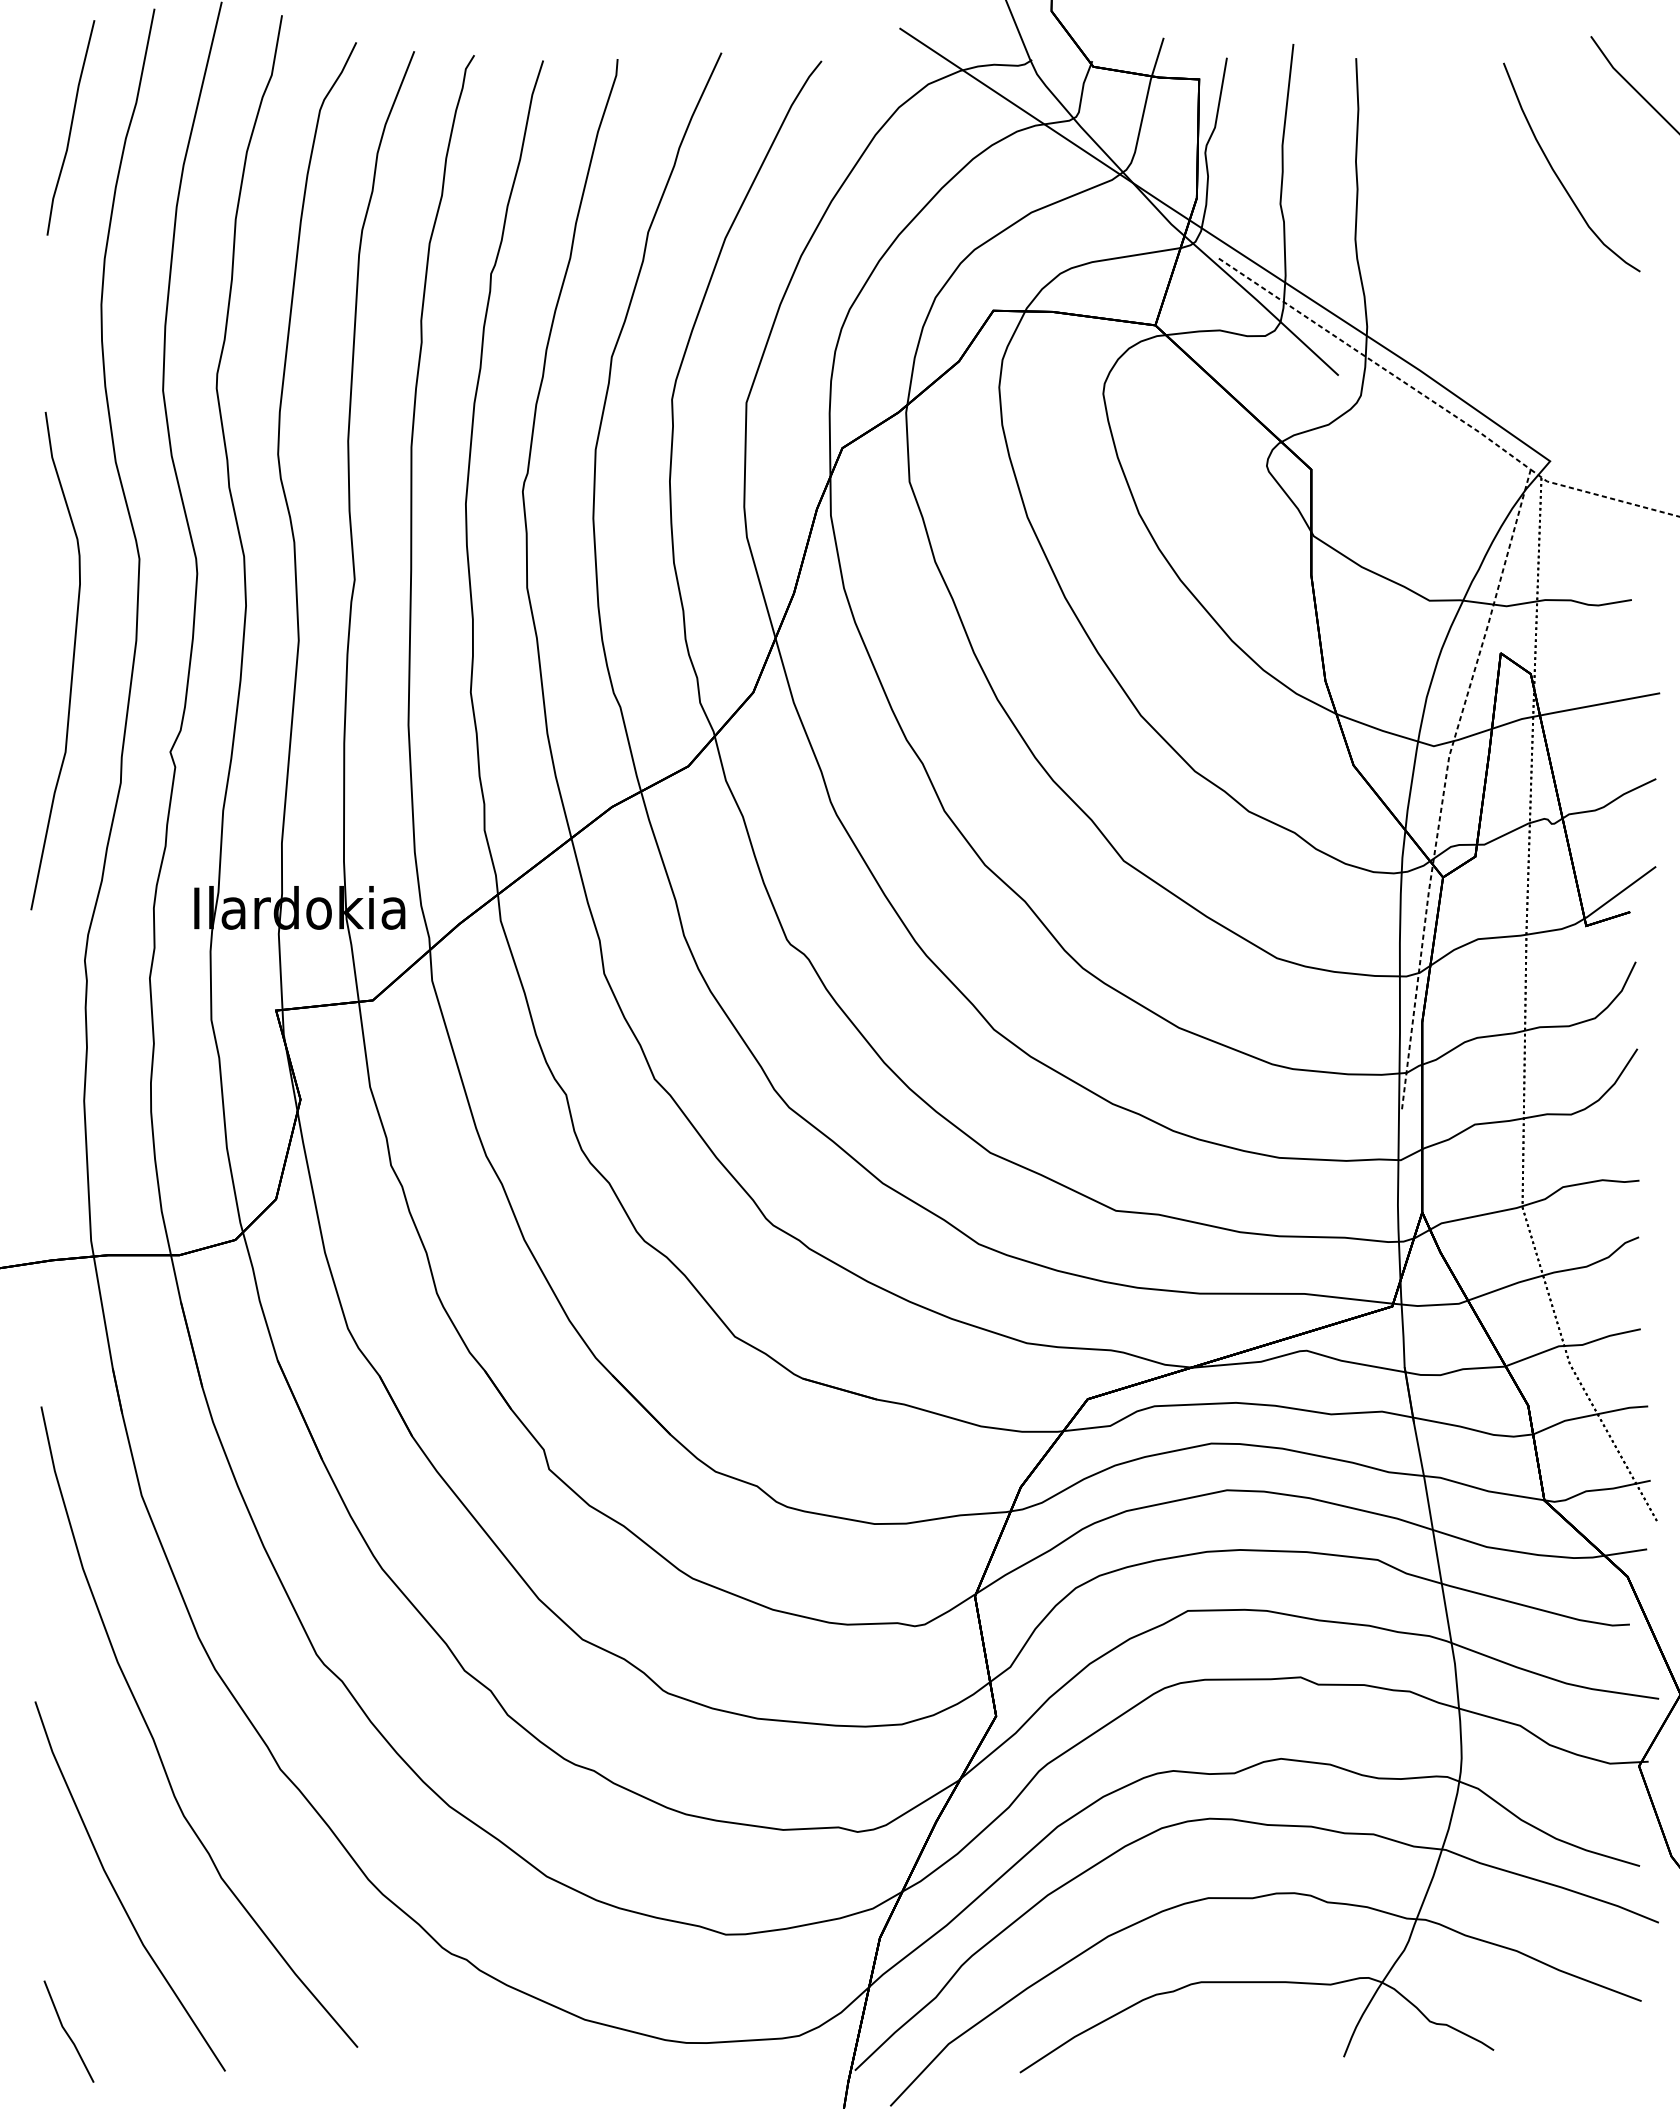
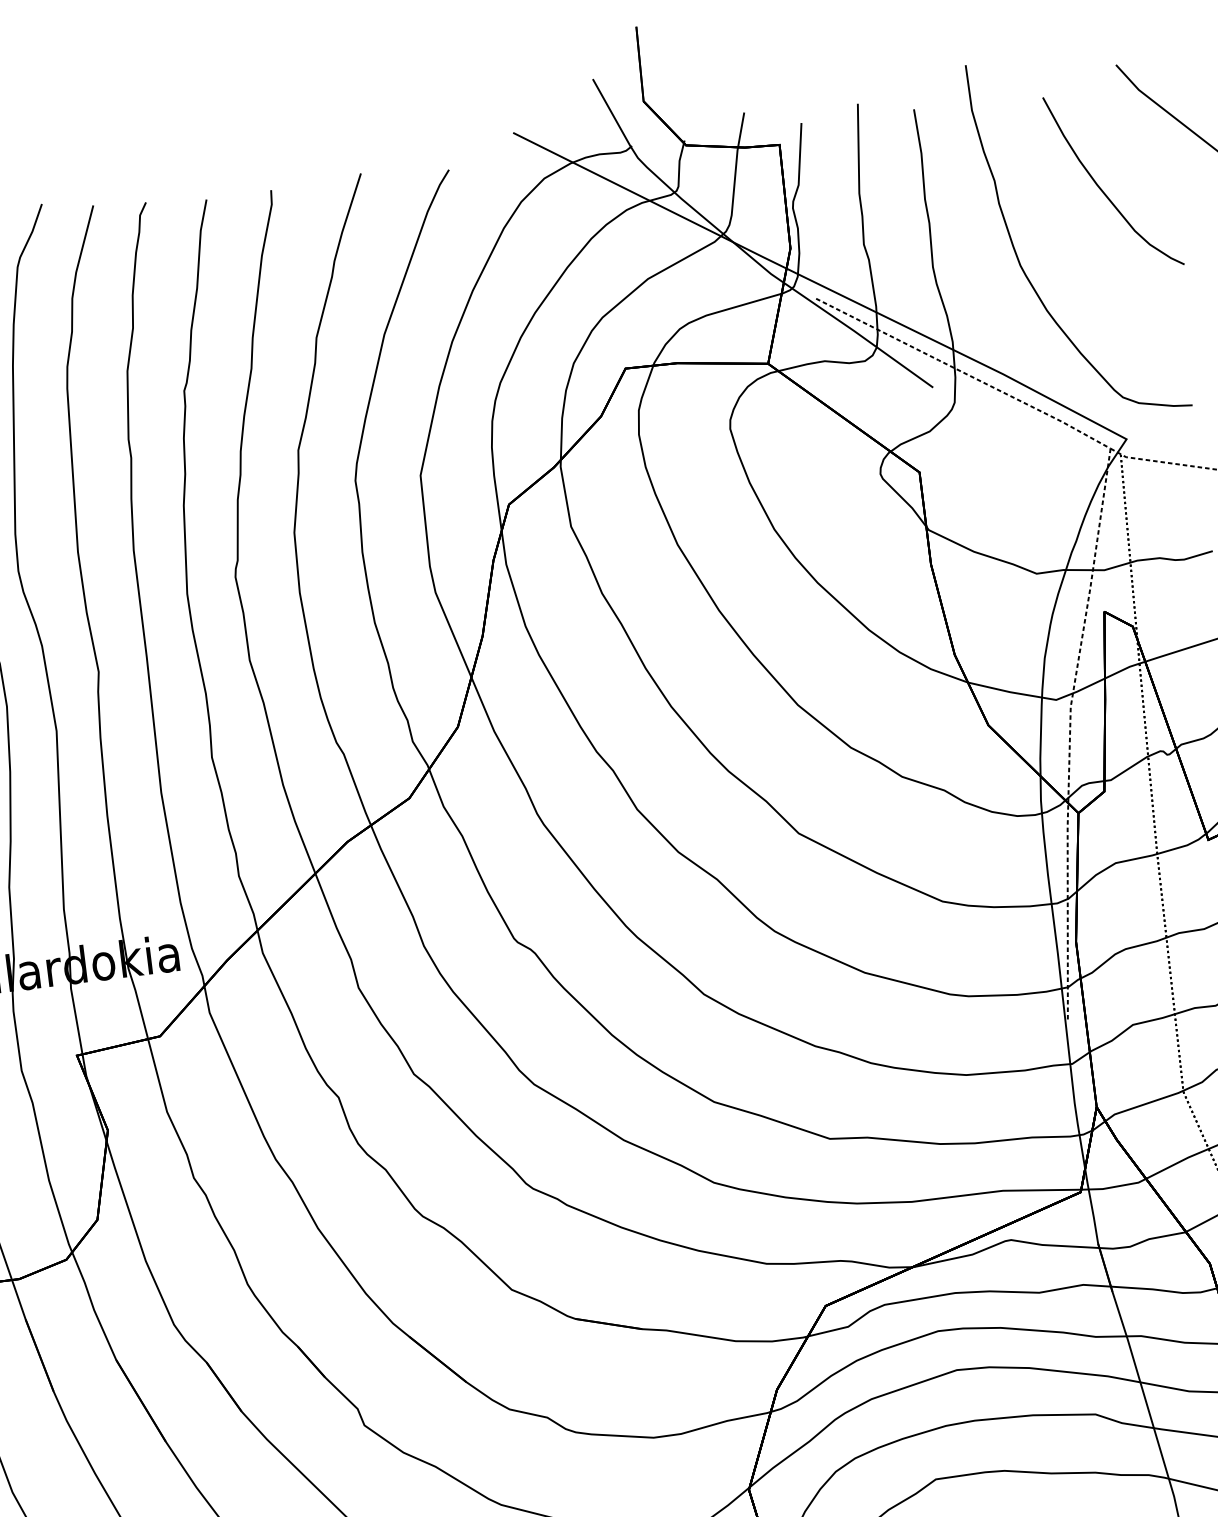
curve: (1452, 235) -> (1017, 253), added

